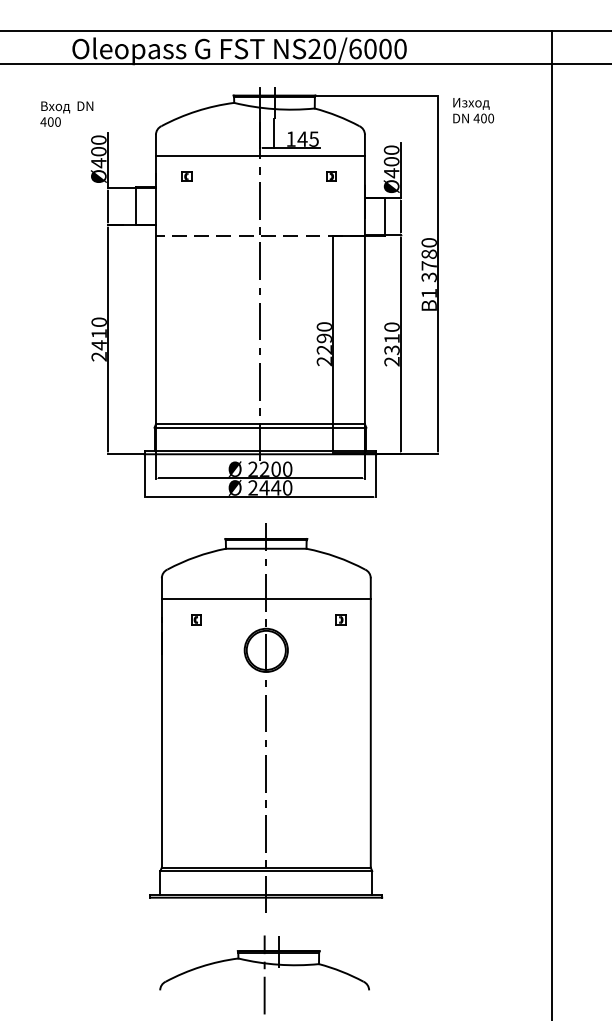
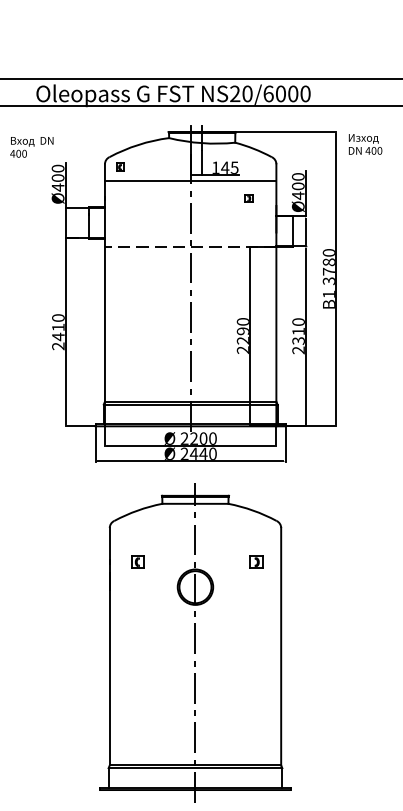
part: (186, 176) -> (120, 167), moved
line: (265, 599) -> (194, 545), removed
part: (196, 619) -> (138, 561), size x1.6
part: (340, 619) -> (256, 561), size x1.6

